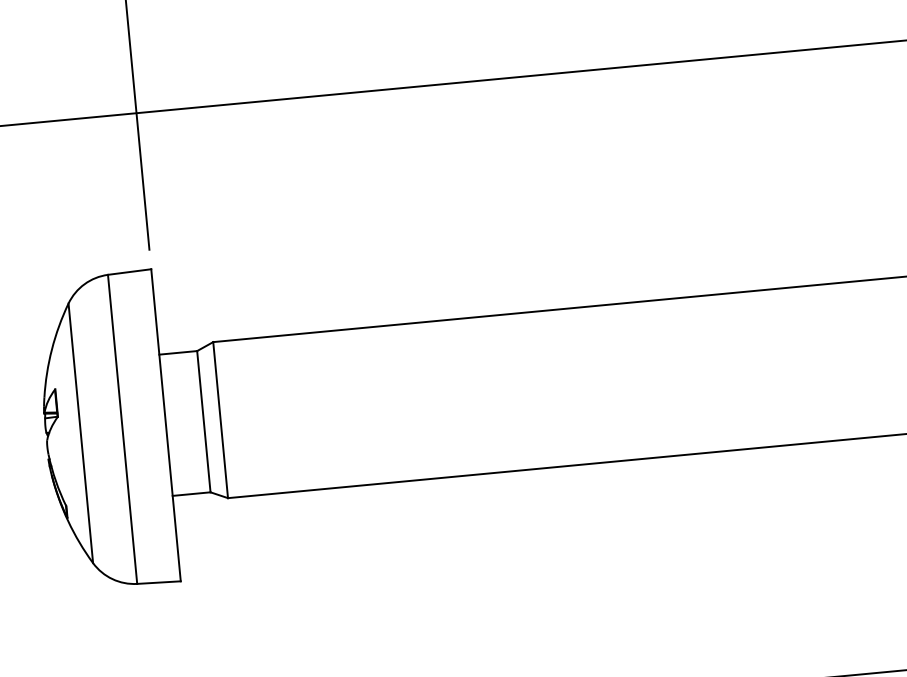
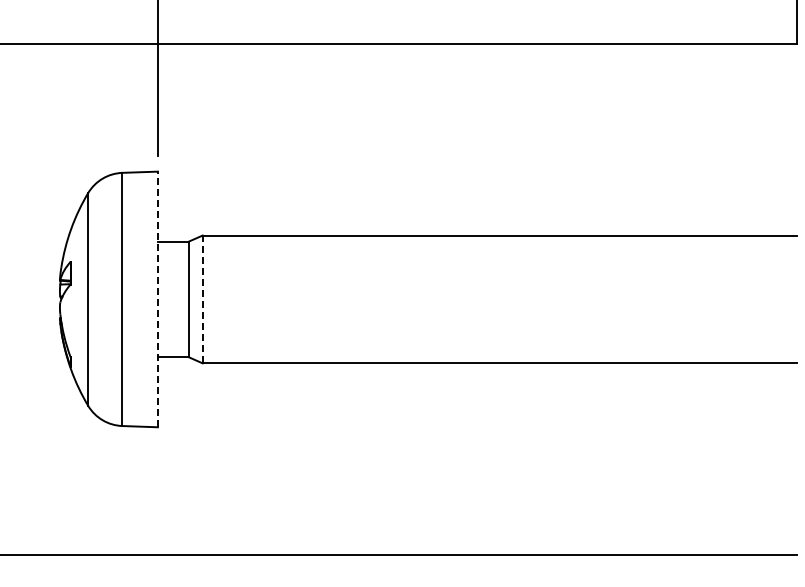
line: (220, 420) -> (202, 299), solid -> dashed
line: (165, 425) -> (157, 299), solid -> dashed

